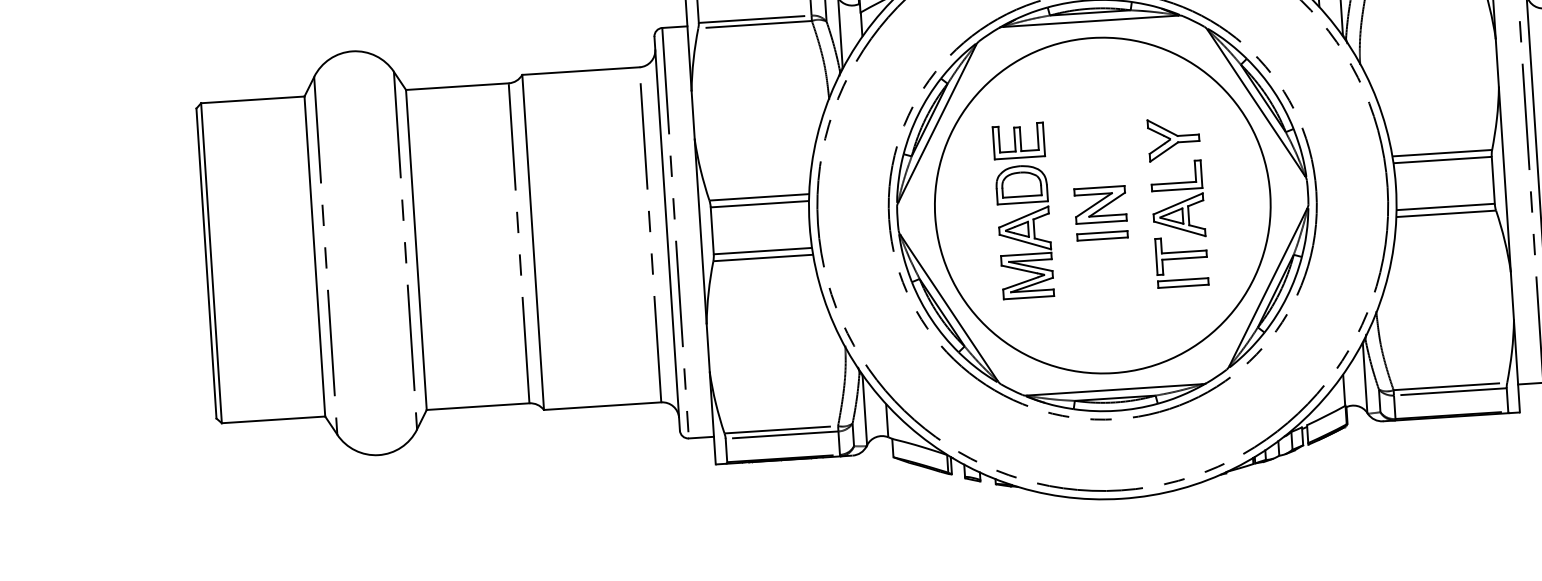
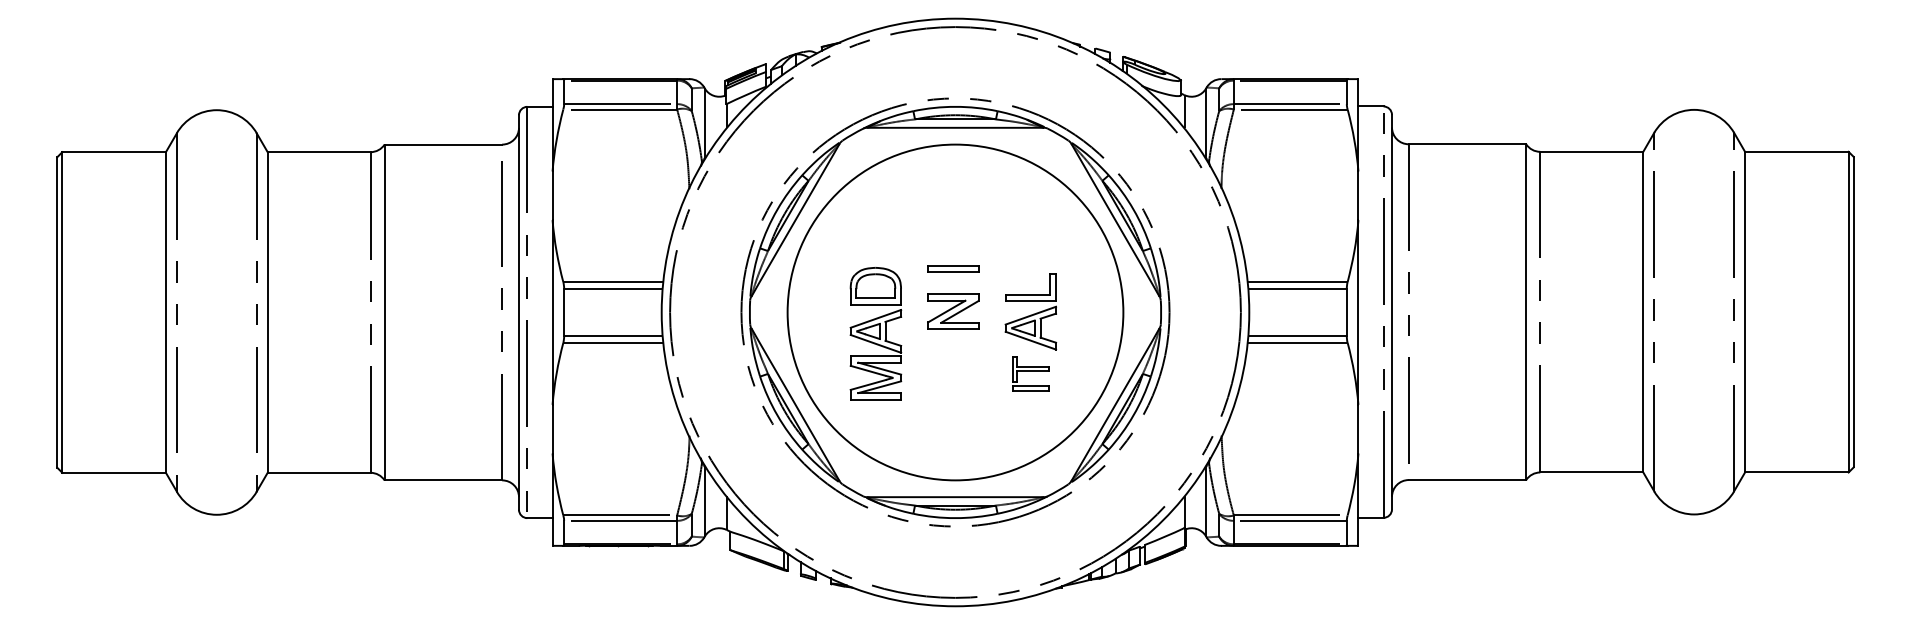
part: (1173, 138) -> (1030, 250), removed
part: (1018, 140) -> (875, 242), removed
part: (1102, 235) -> (953, 268), moved
part: (1181, 261) -> (1030, 373), size x0.7

